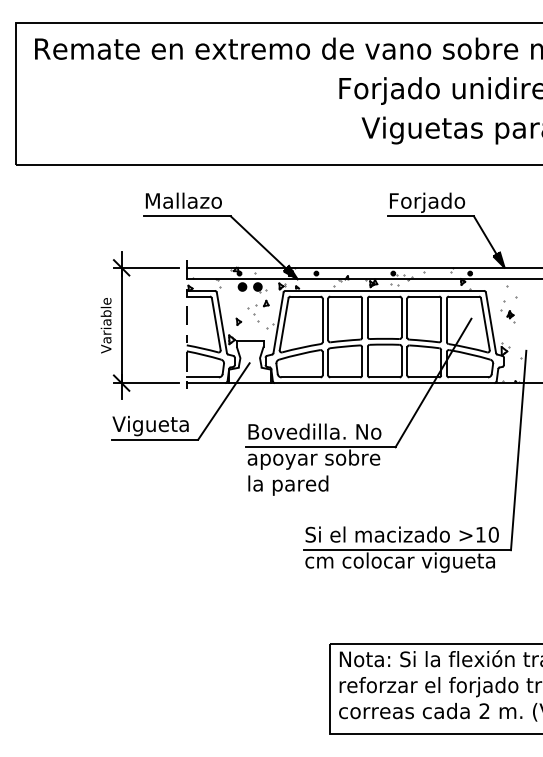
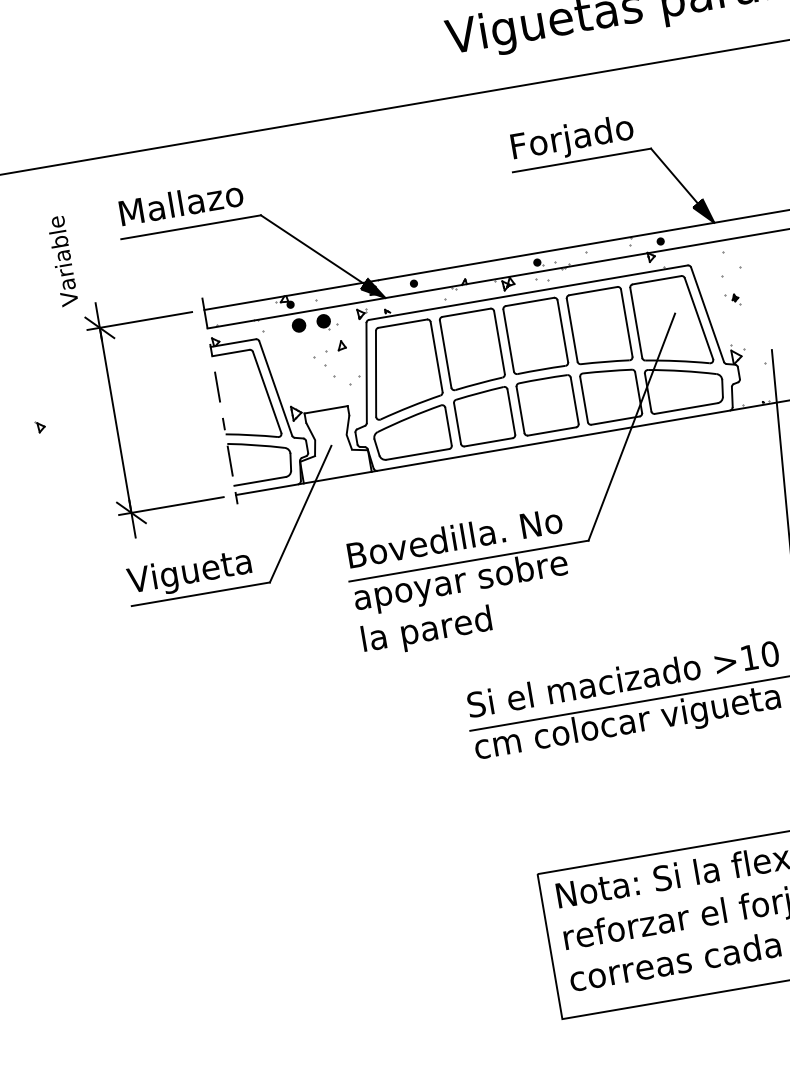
part: (507, 316) -> (732, 300), size x0.6
part: (238, 321) -> (40, 426), moved
text: (105, 325) -> (61, 261), moved

